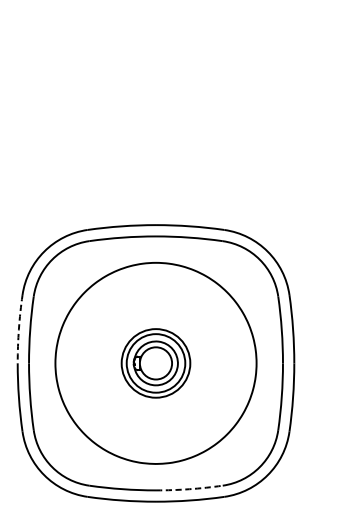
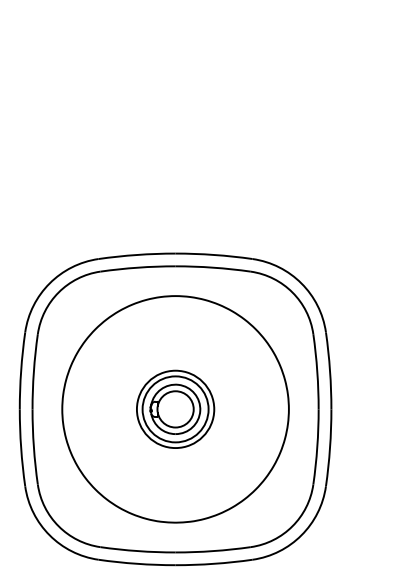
arc: (19, 328) -> (21, 370), dashed -> solid
arc: (189, 489) -> (213, 551), dashed -> solid

